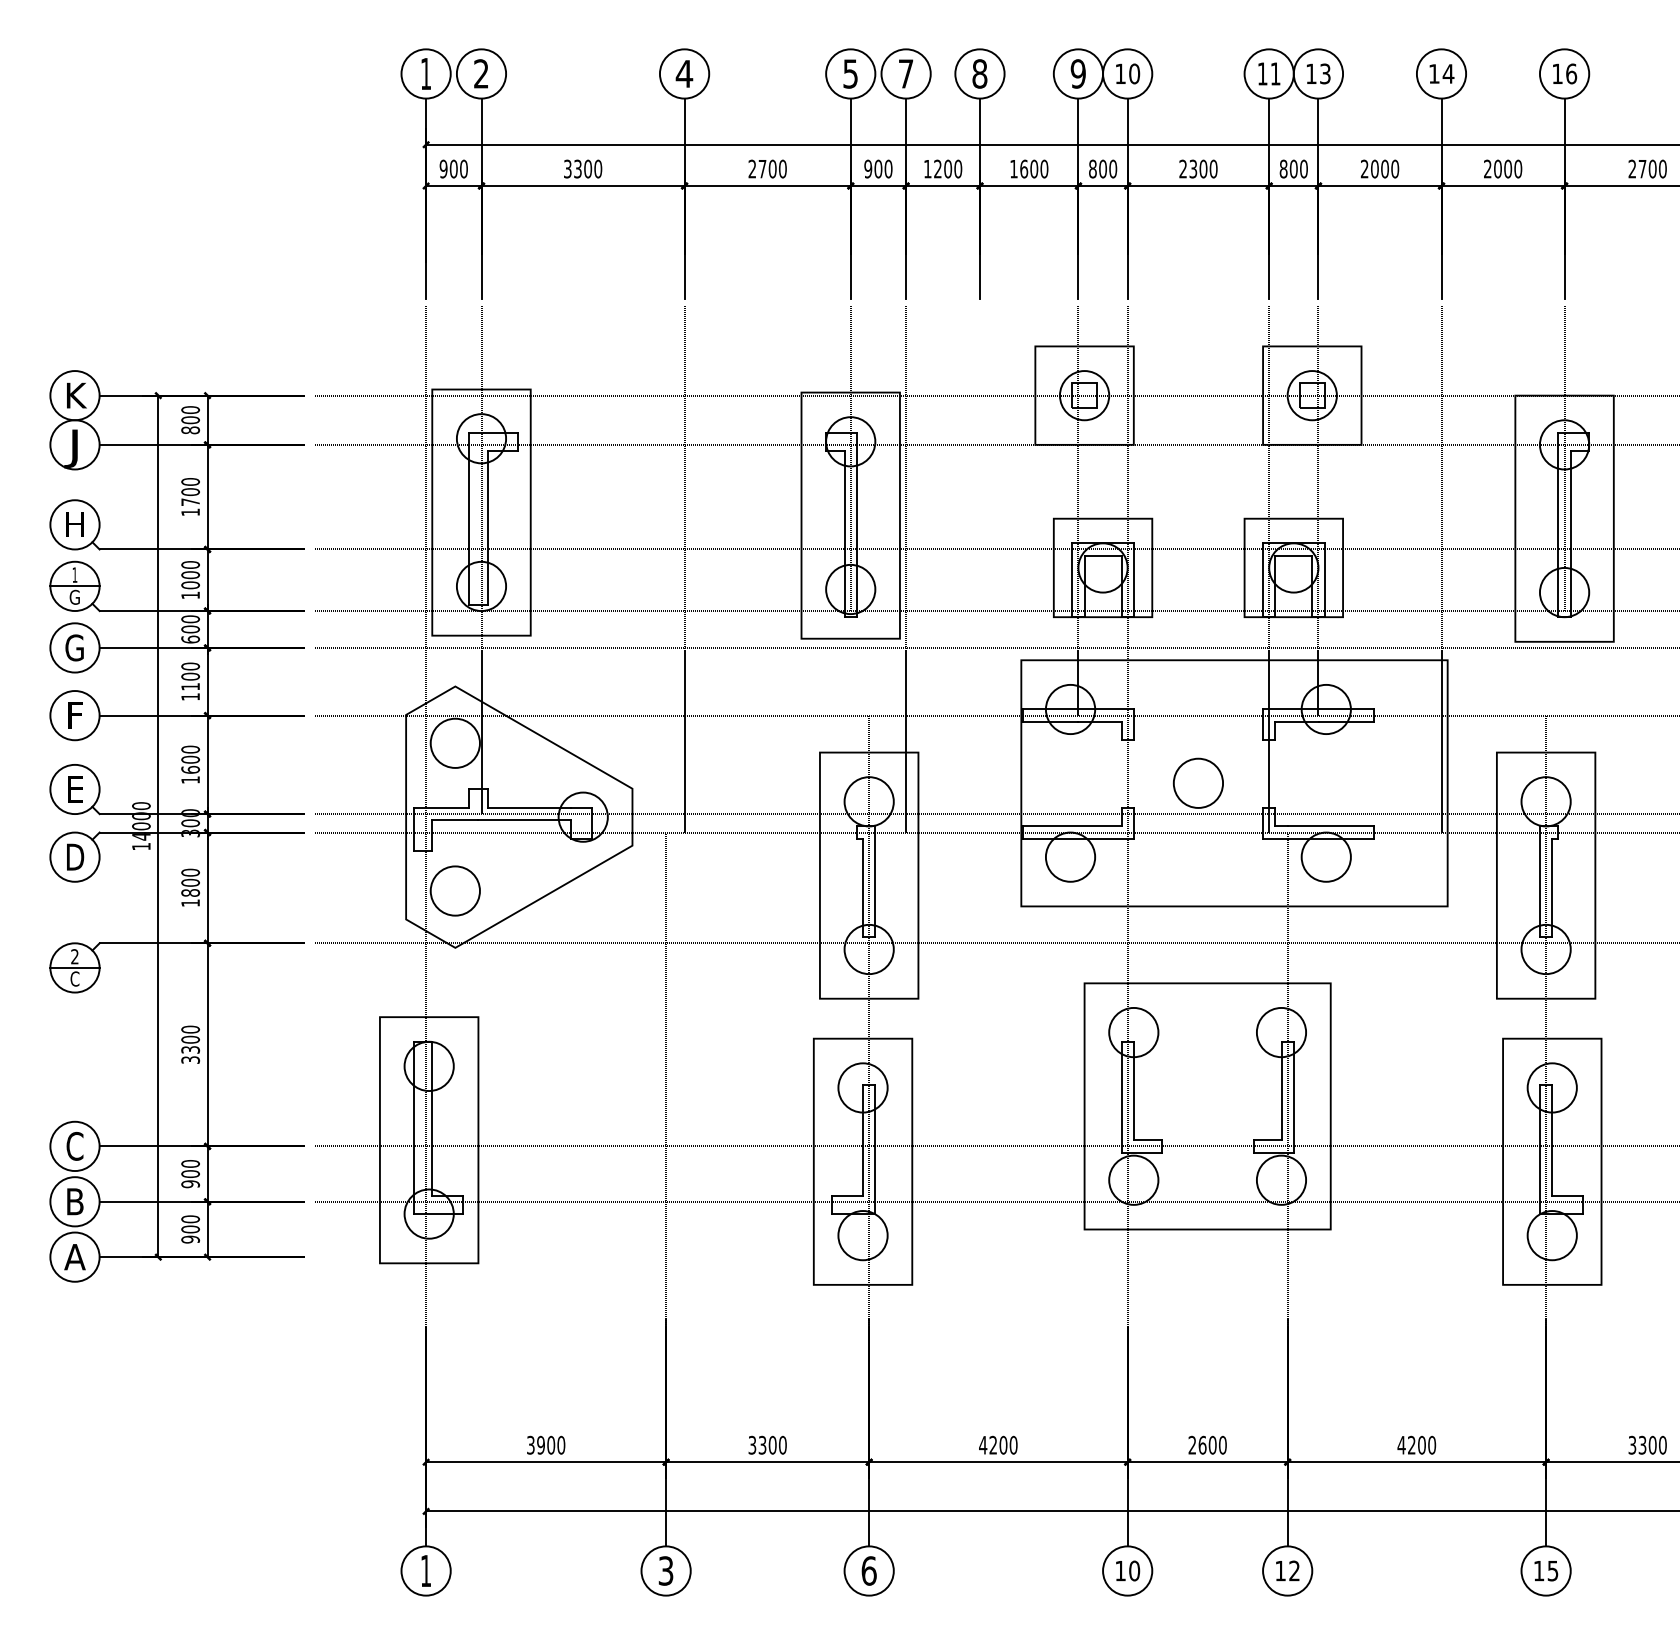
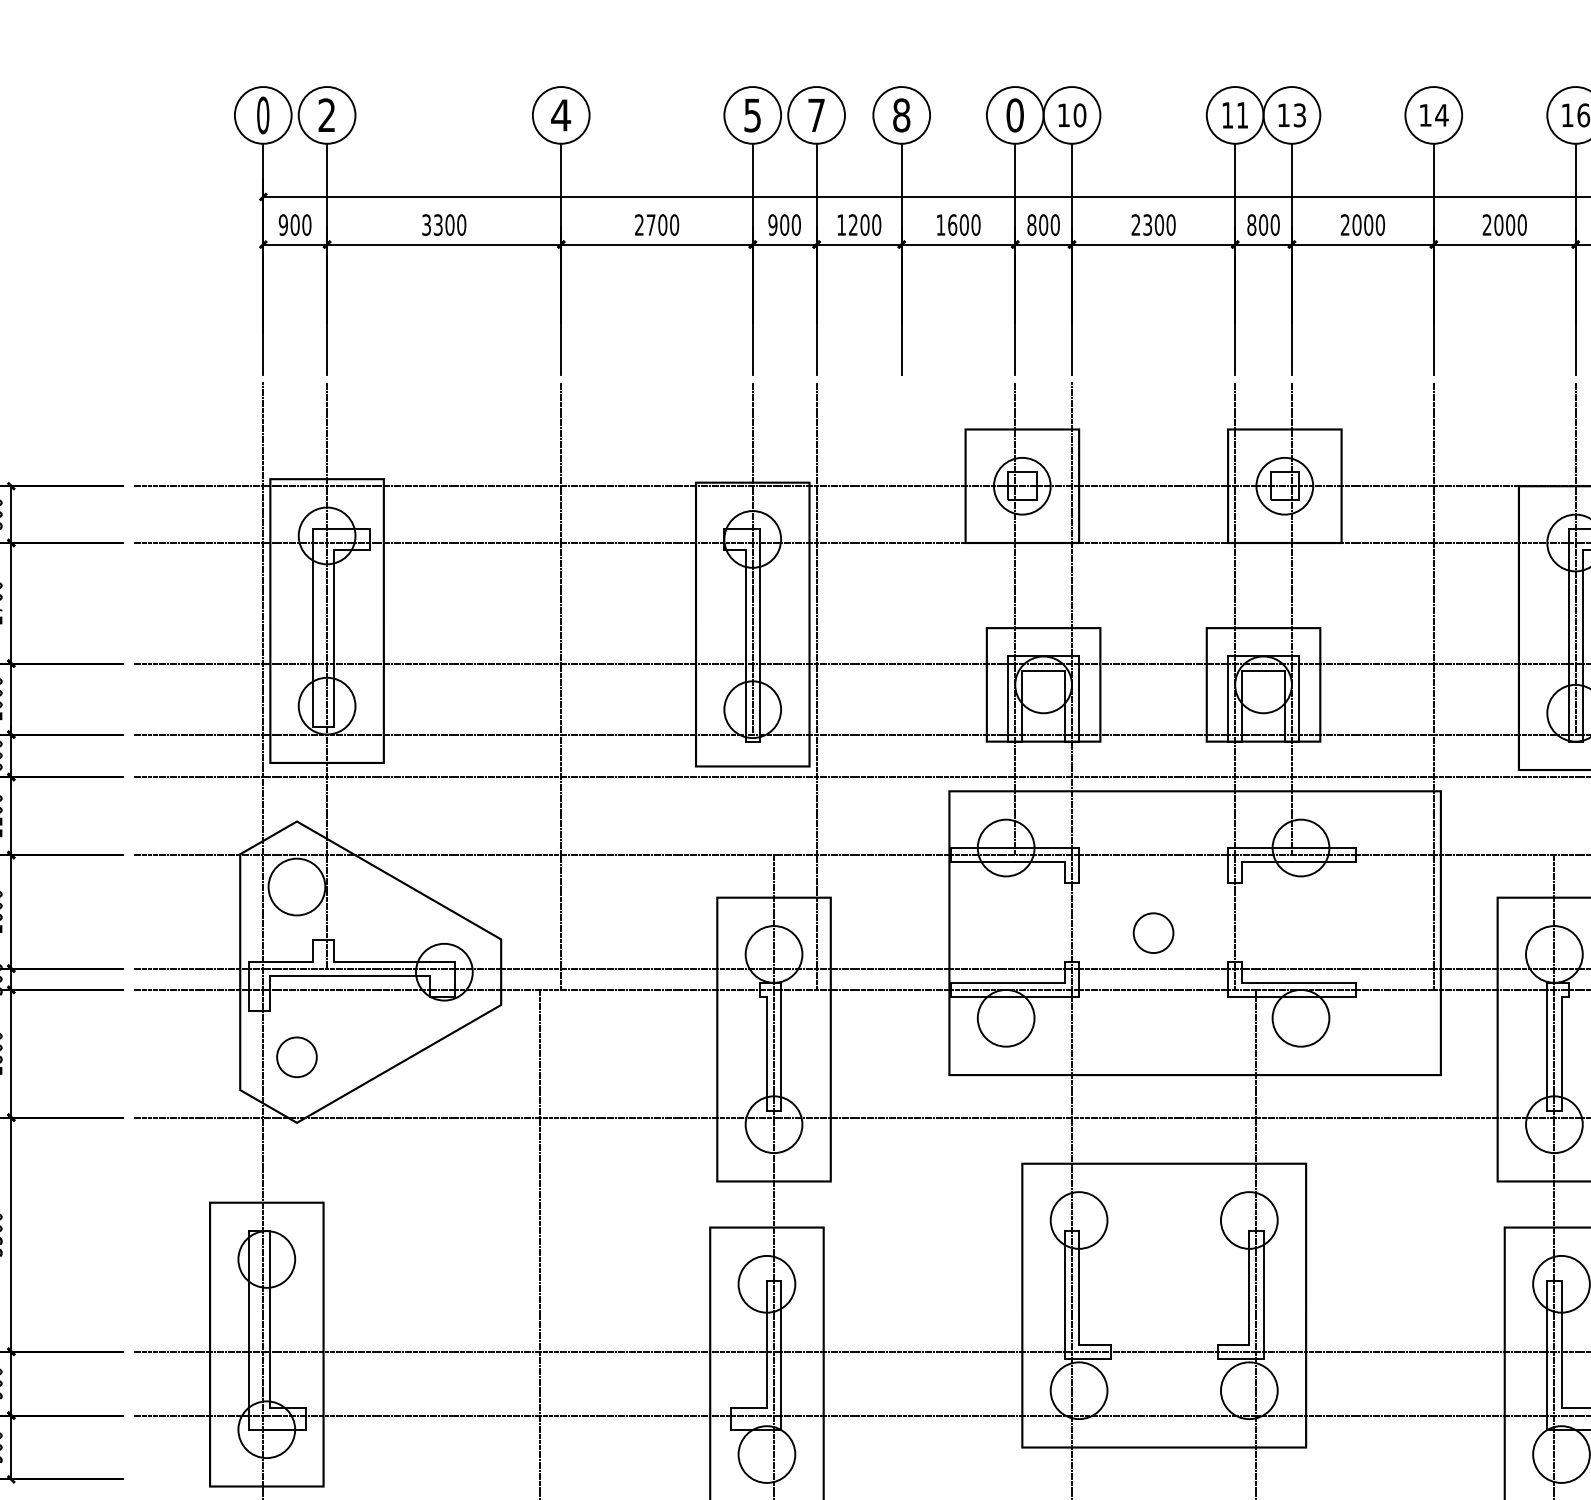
text: (425, 73) -> (262, 114), 1 -> 0
text: (1077, 73) -> (1014, 114), 9 -> 0
circle: (1198, 782) -> (1153, 932), size x0.7
circle: (454, 890) -> (295, 1056), size x0.7

